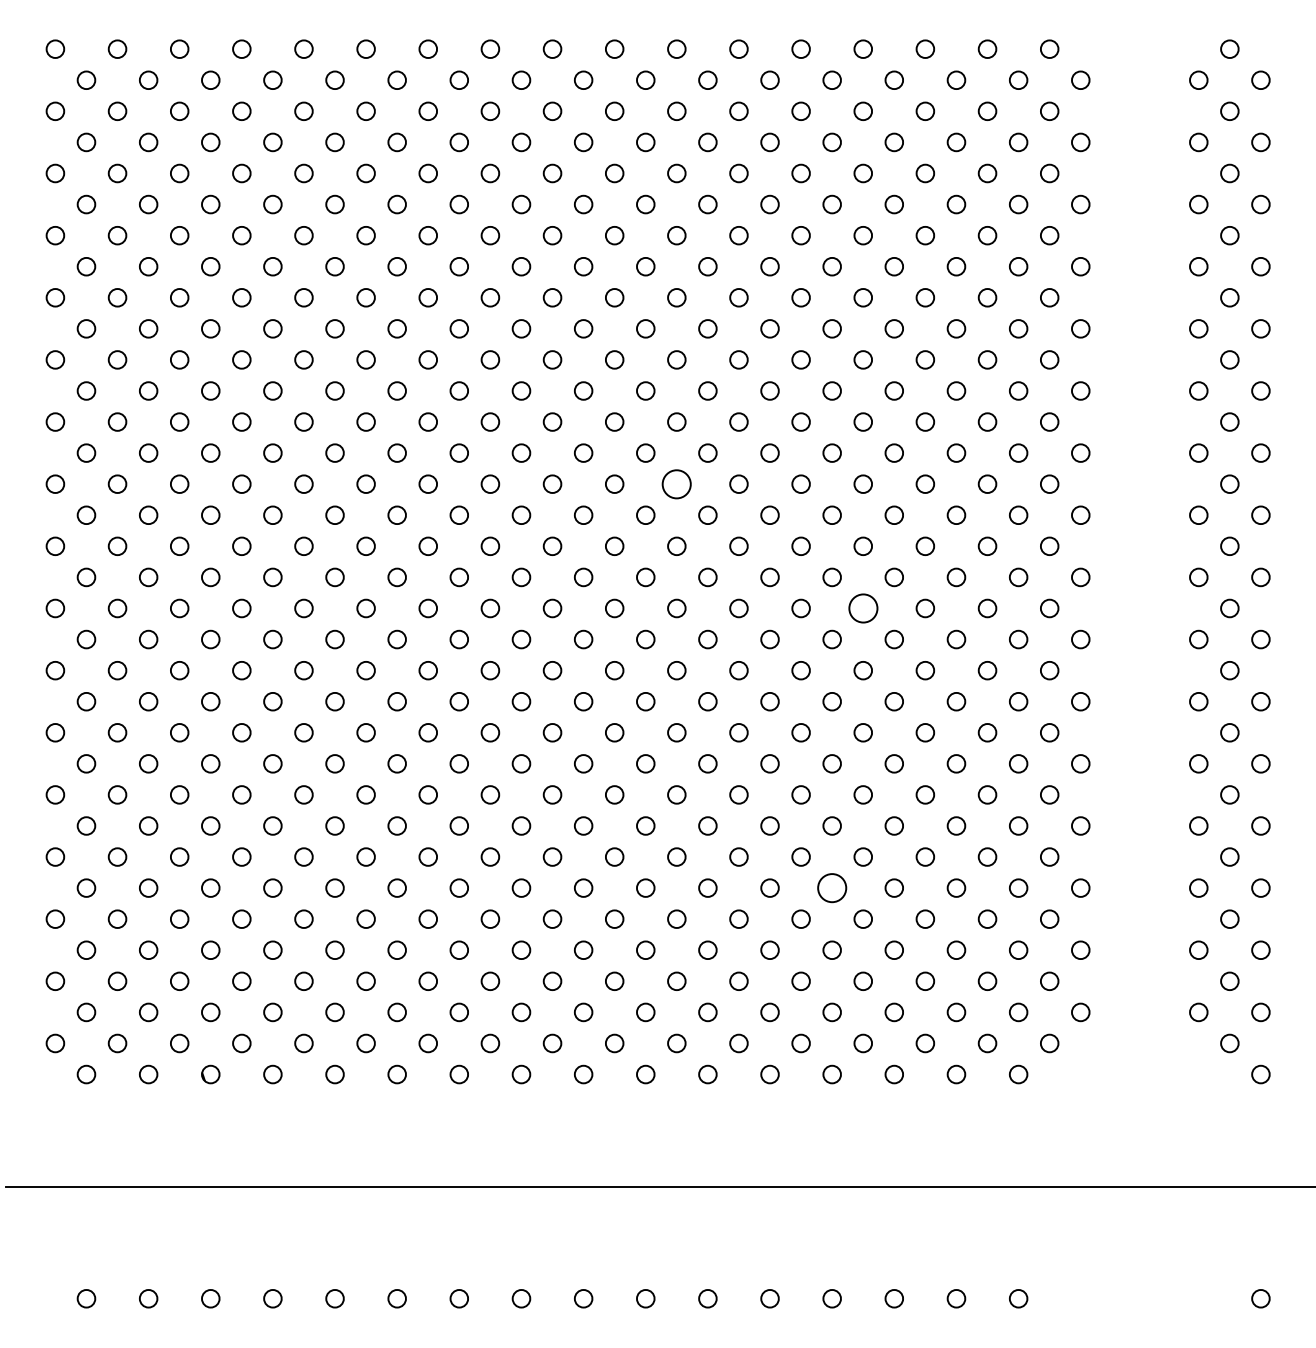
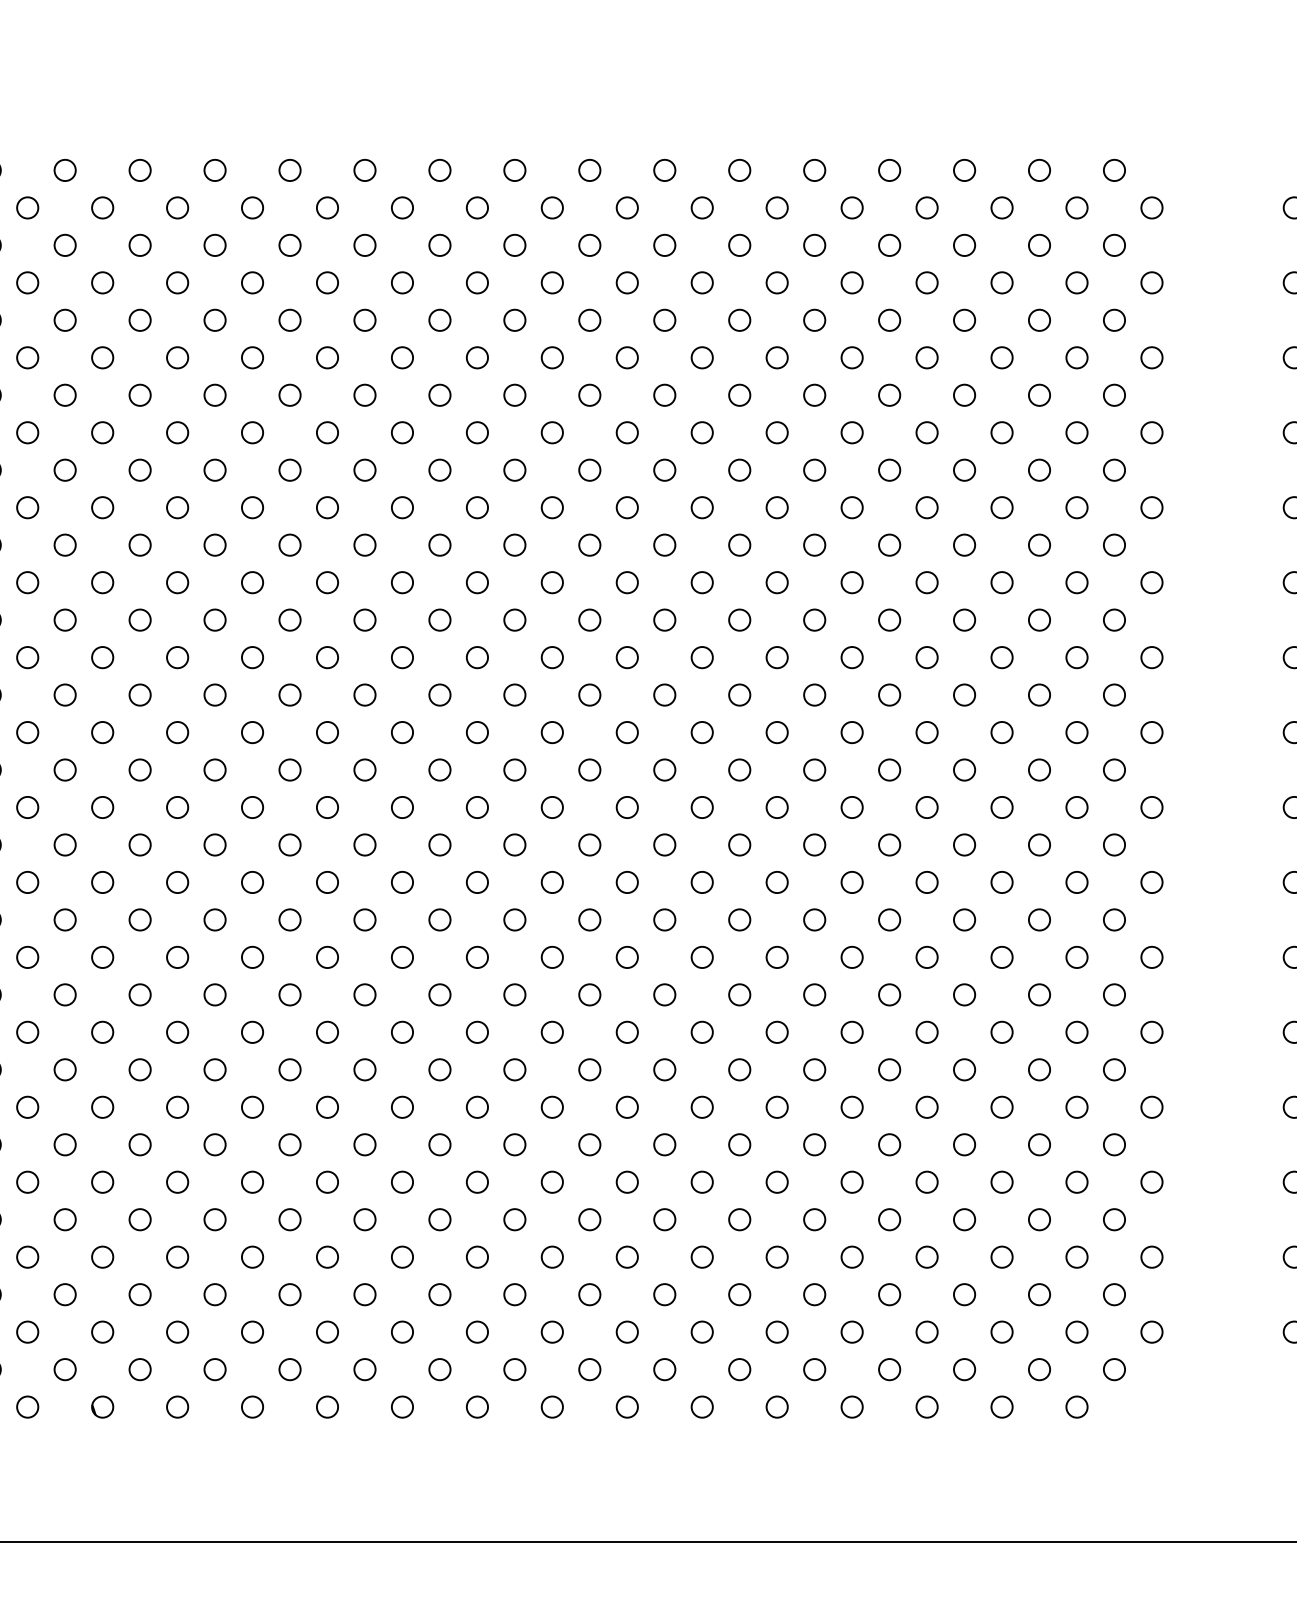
circle: (676, 483) -> (664, 694), size x0.62
circle: (862, 608) -> (888, 844), size x0.62
circle: (831, 887) -> (851, 1181), size x0.62

